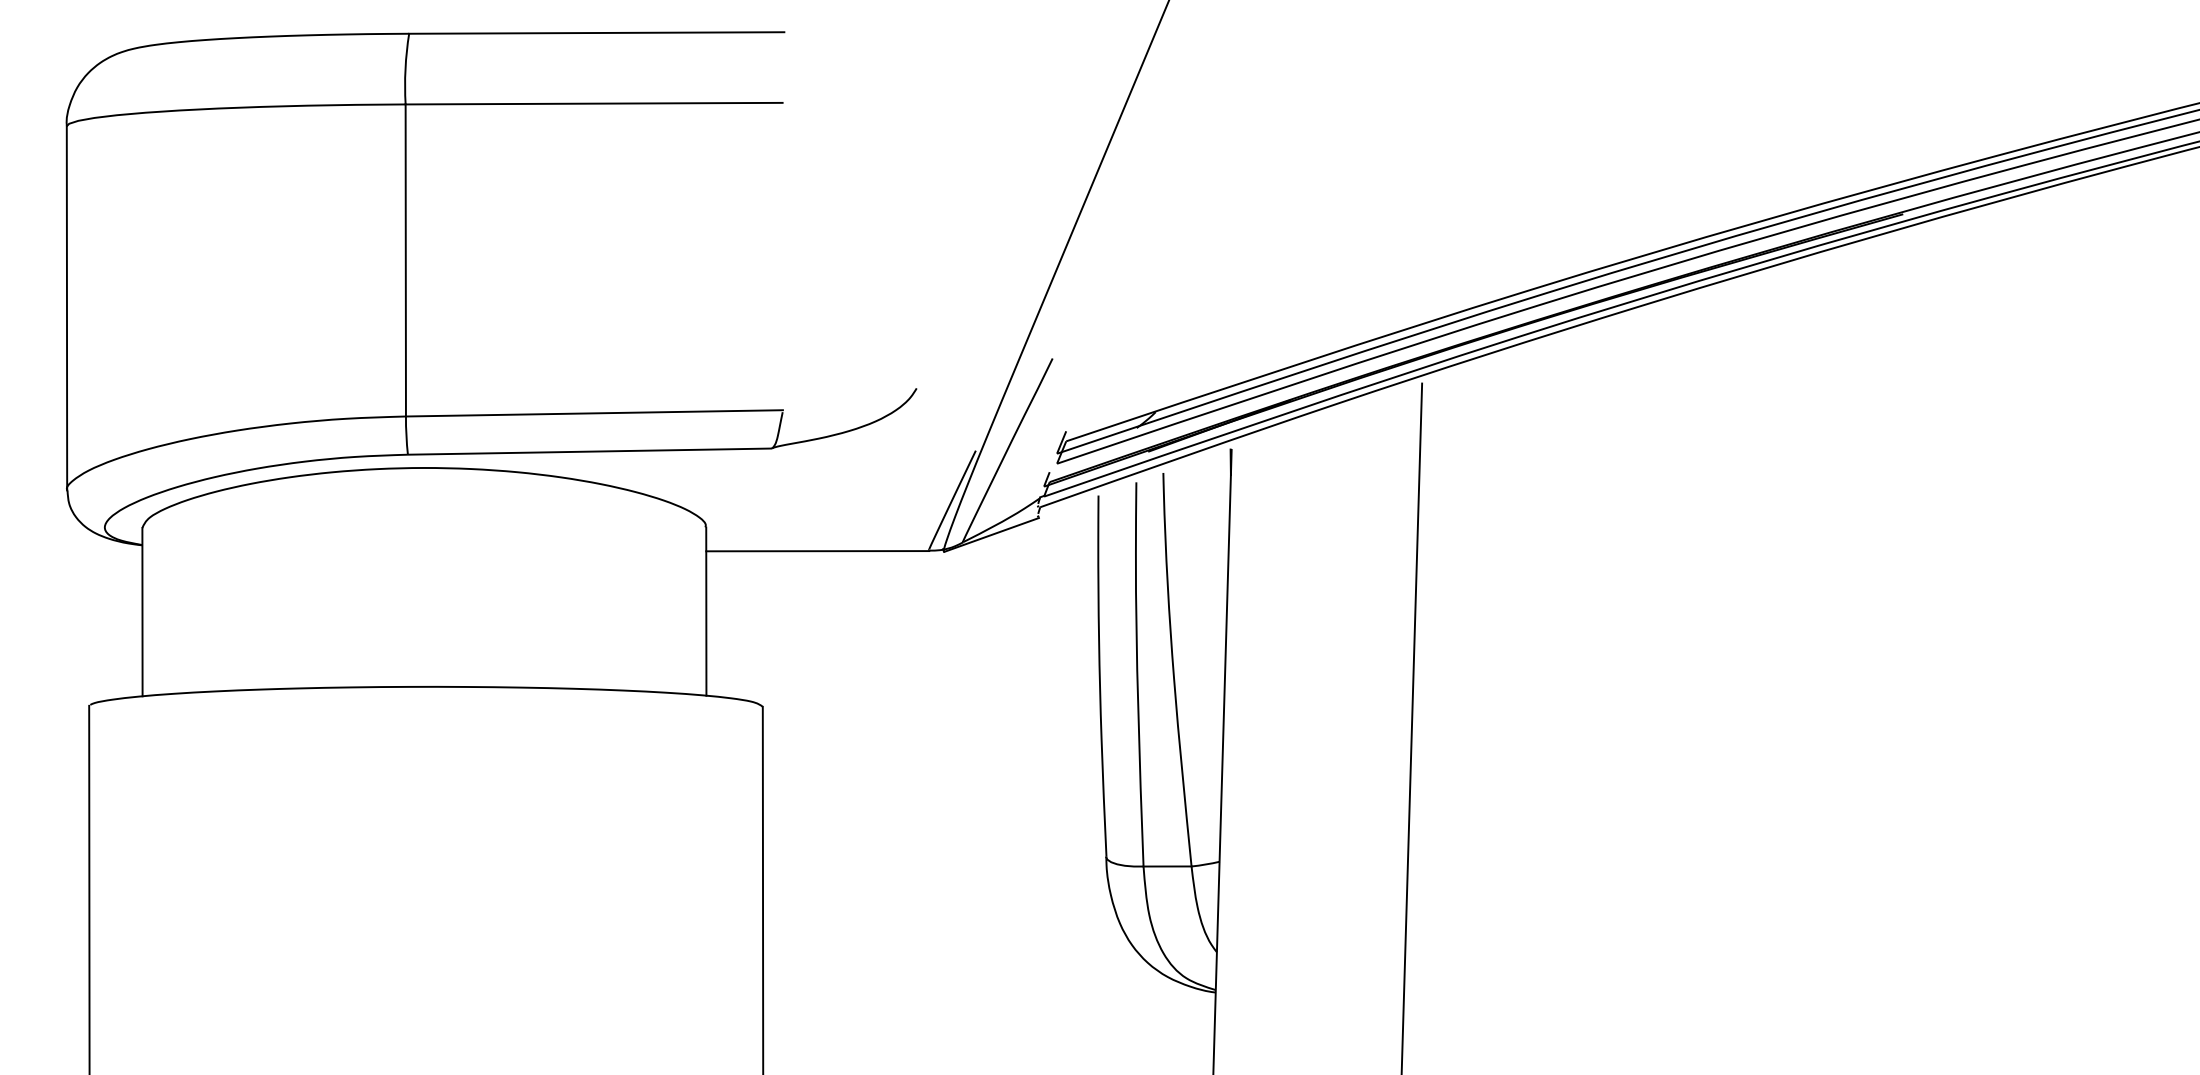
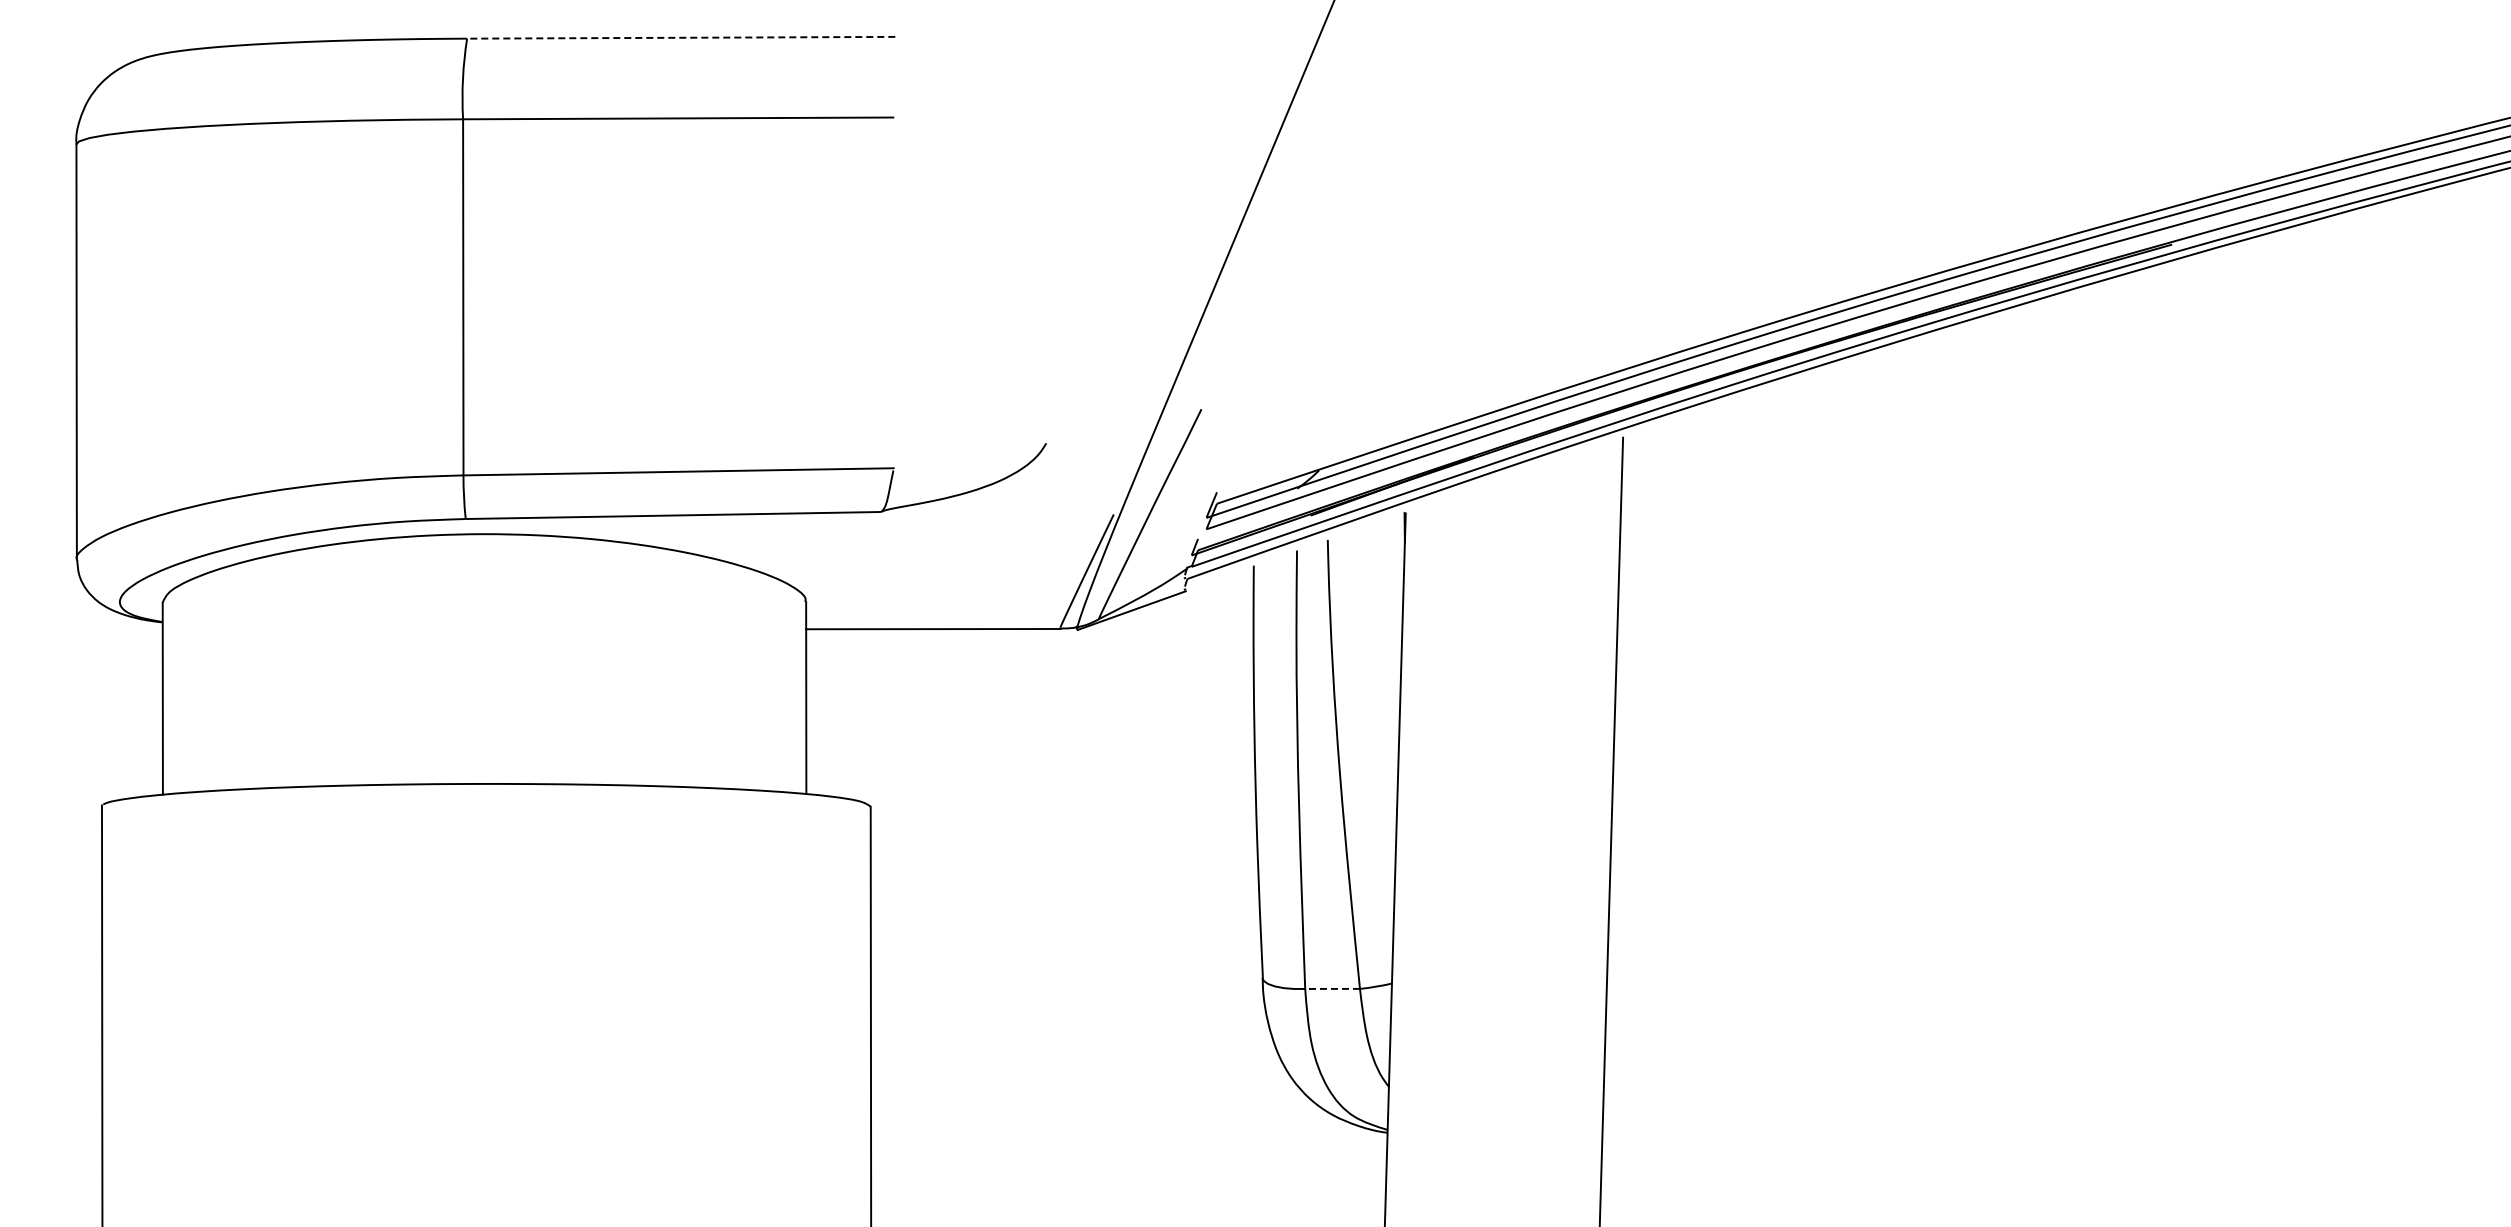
line: (596, 32) -> (680, 37), solid -> dashed
line: (1167, 866) -> (1332, 988), solid -> dashed

